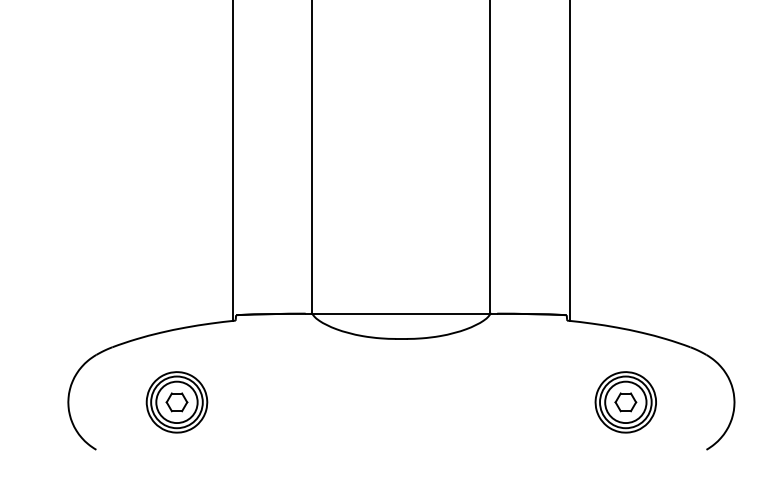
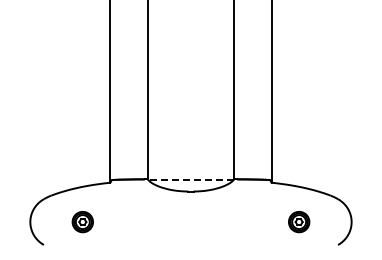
line: (400, 314) -> (190, 179), solid -> dashed
part: (176, 401) -> (82, 221), size x0.7
part: (624, 401) -> (298, 221), size x0.7

